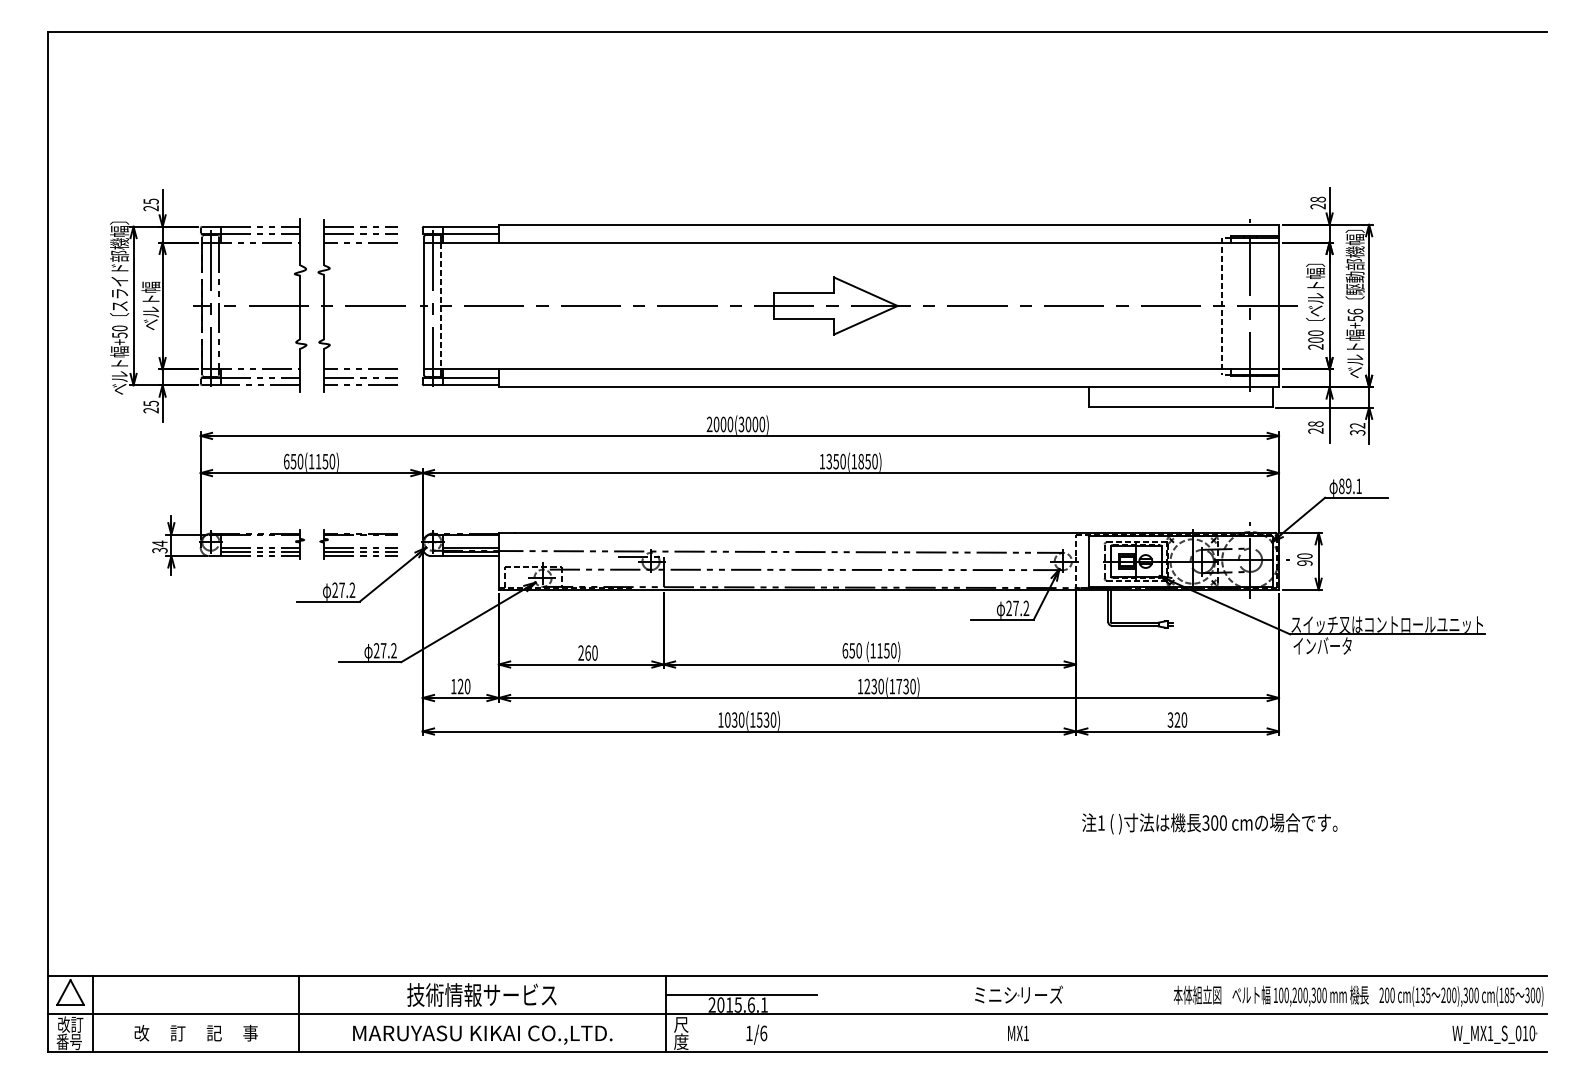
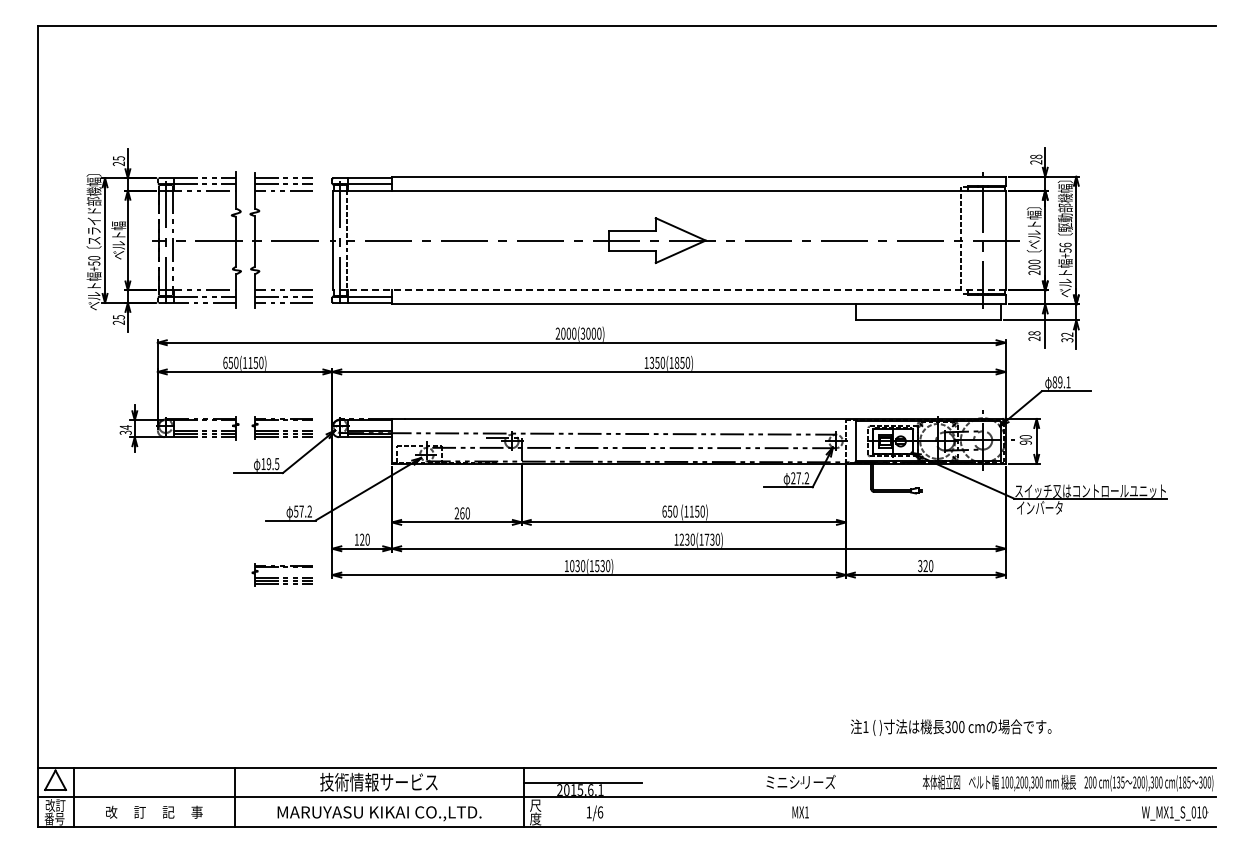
line: (850, 369) -> (668, 290), solid -> dashed
text: (343, 590) -> (270, 464), 27.2 -> 19.5
text: (377, 650) -> (296, 511), 27.2 -> 57.2
part: (357, 730) -> (281, 574), added
text: (1209, 823) -> (950, 727), moved

